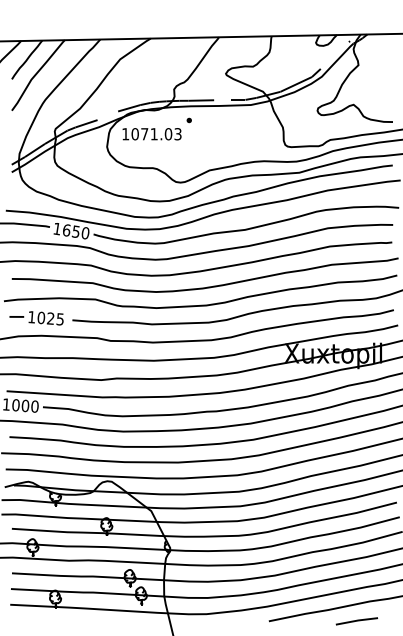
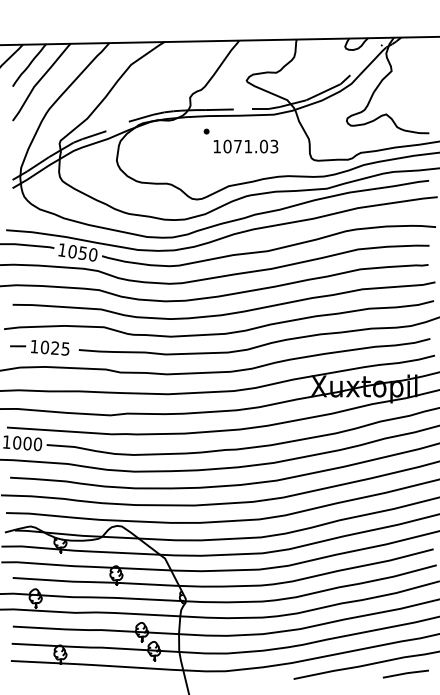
text: (151, 134) -> (245, 146), moved
text: (66, 230) -> (72, 251), 1650 -> 1050
line: (356, 620) -> (405, 673), moved

